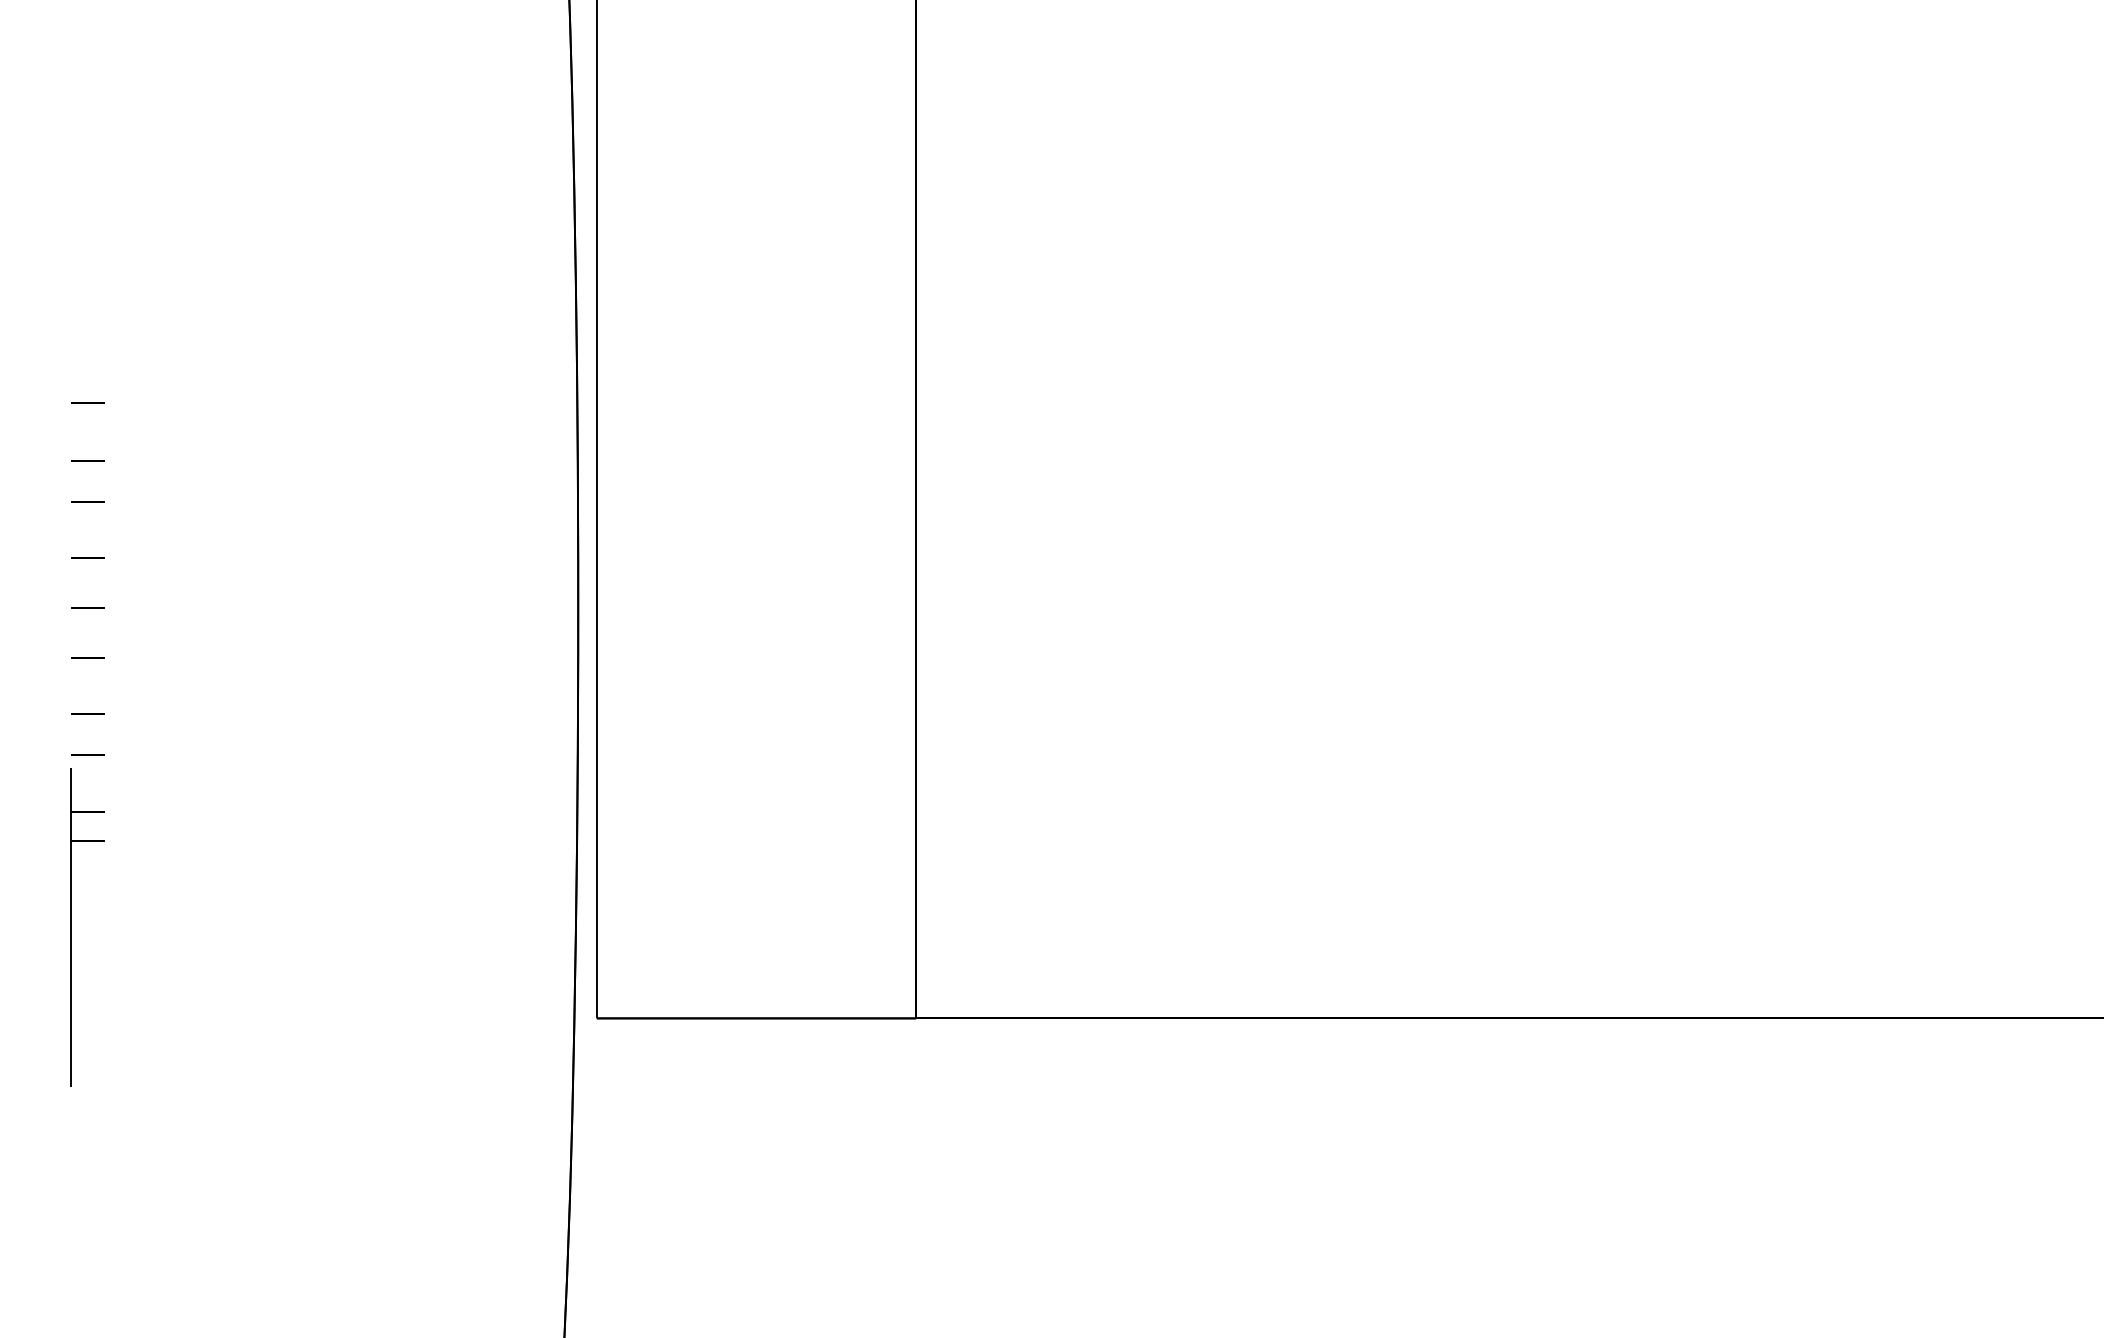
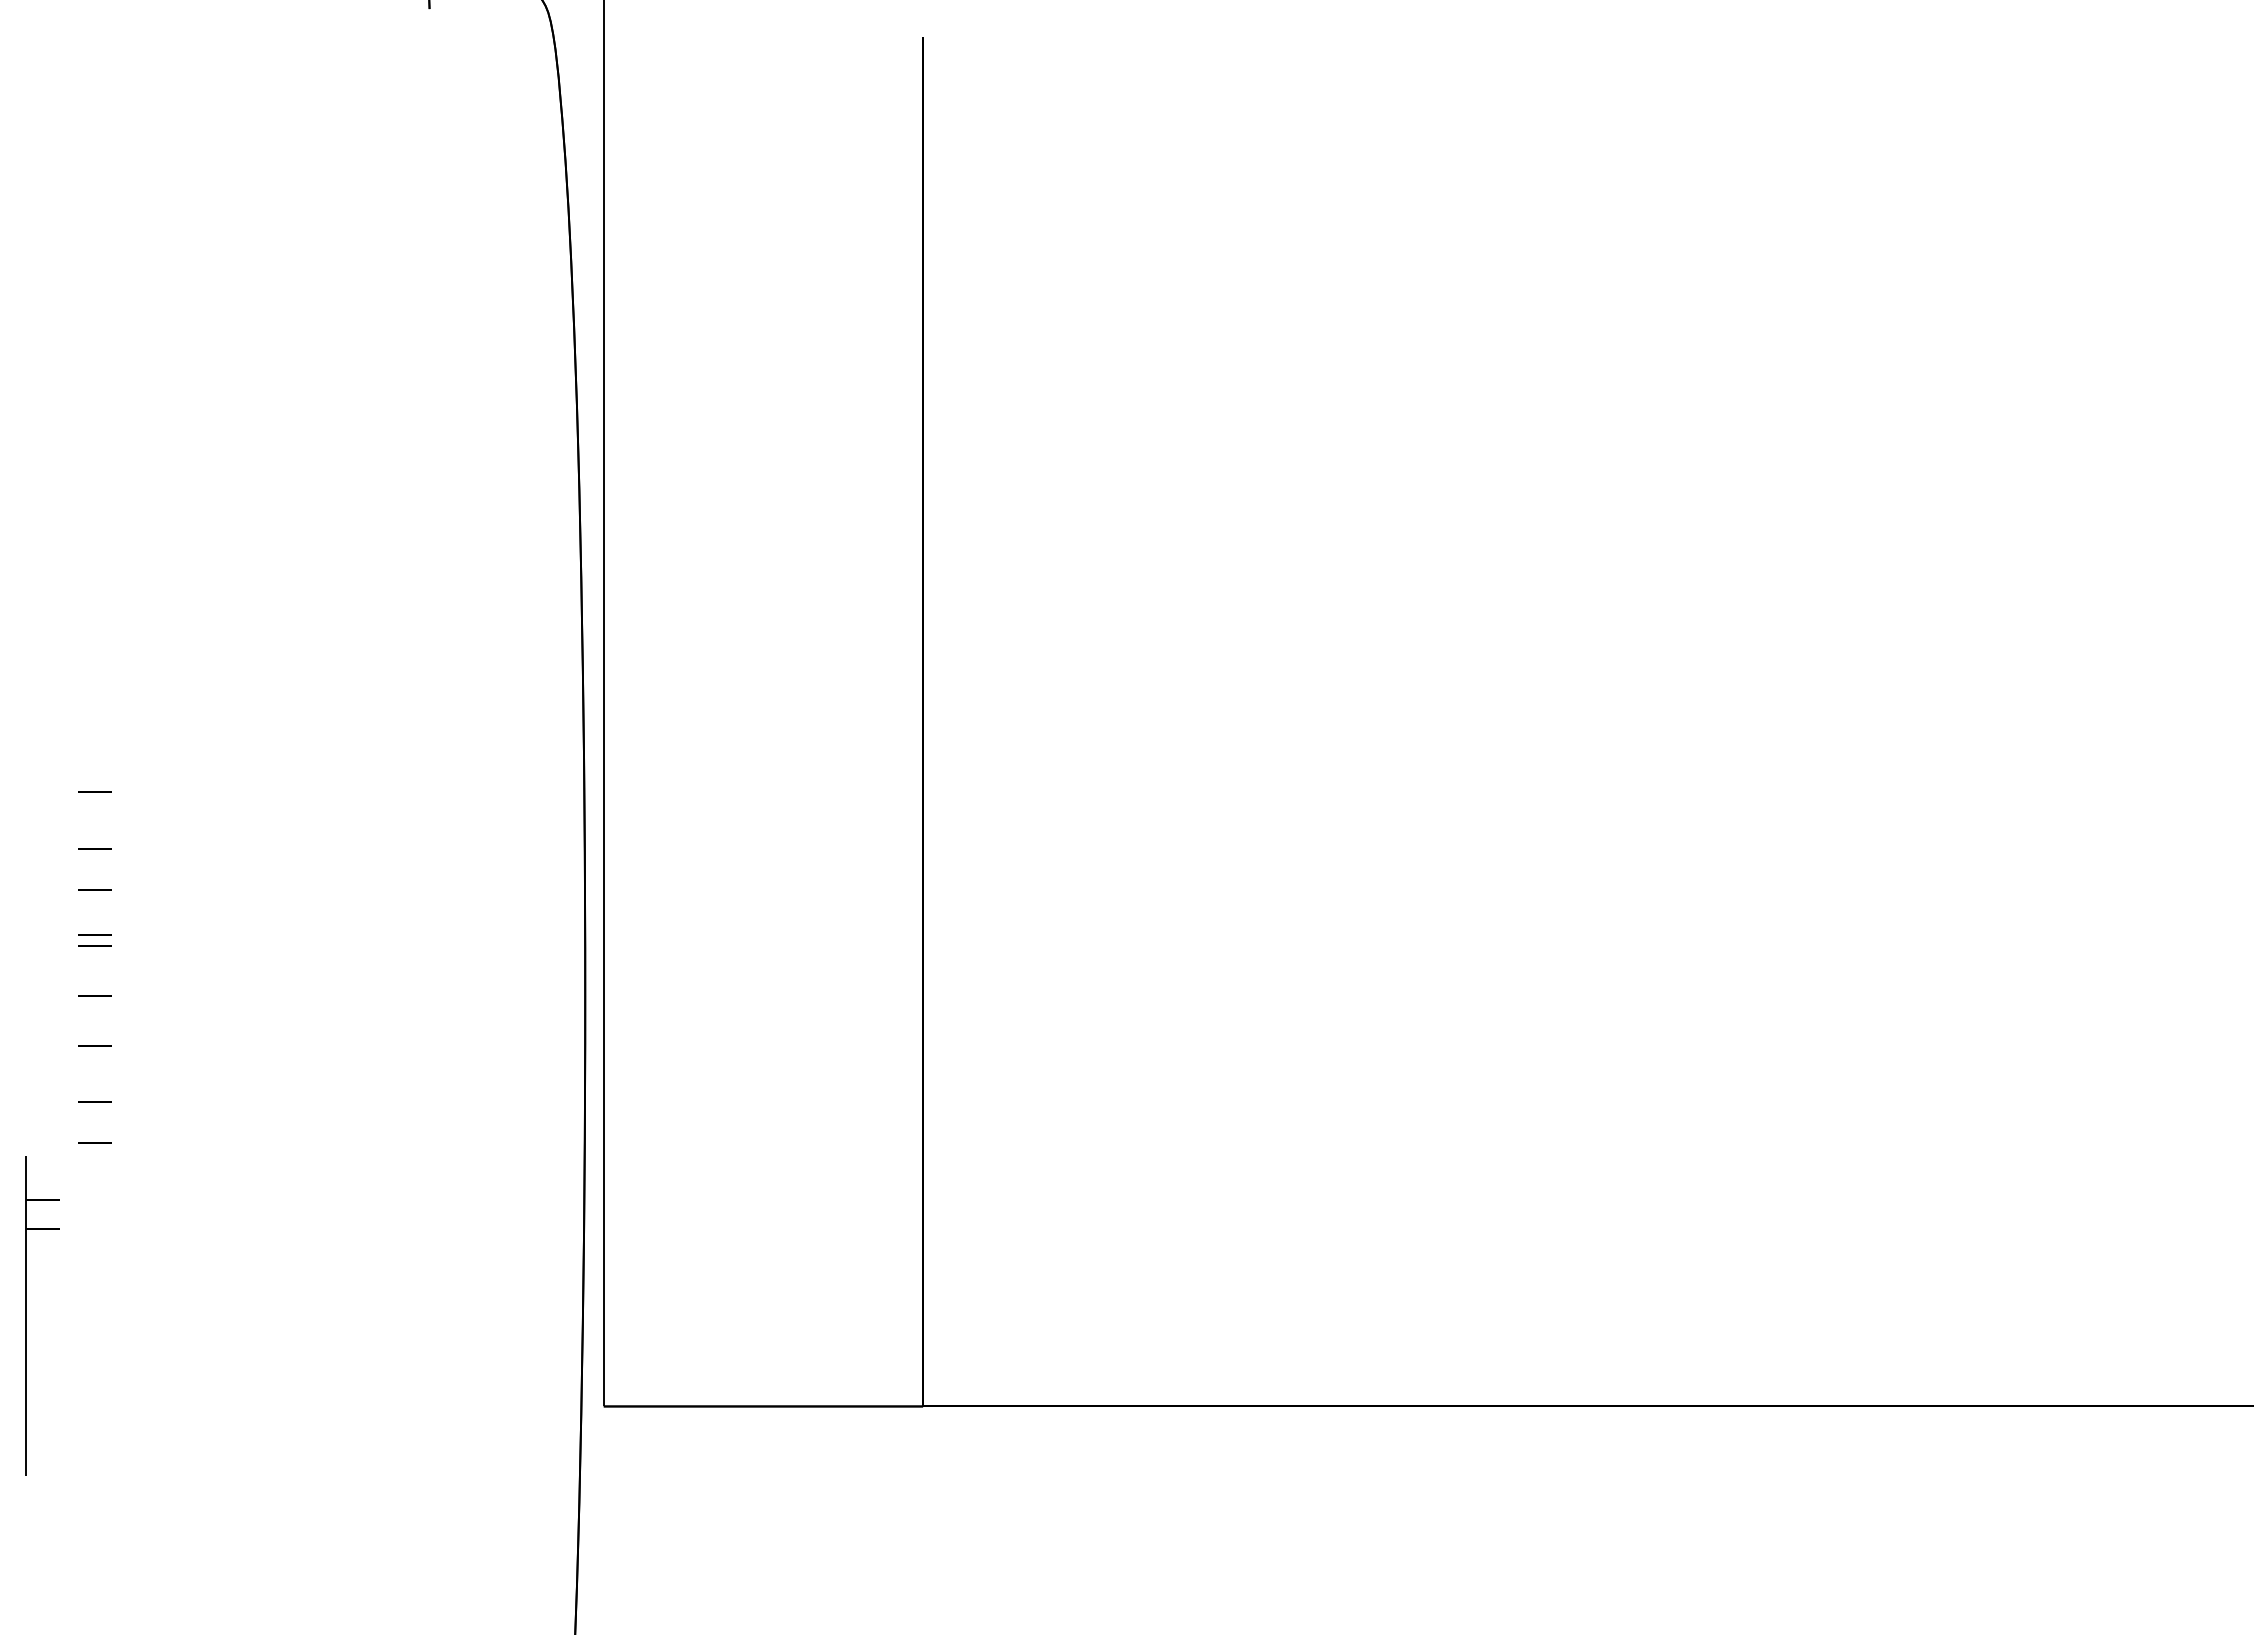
line: (87, 546) -> (94, 934), added
part: (71, 927) -> (26, 1315), moved

